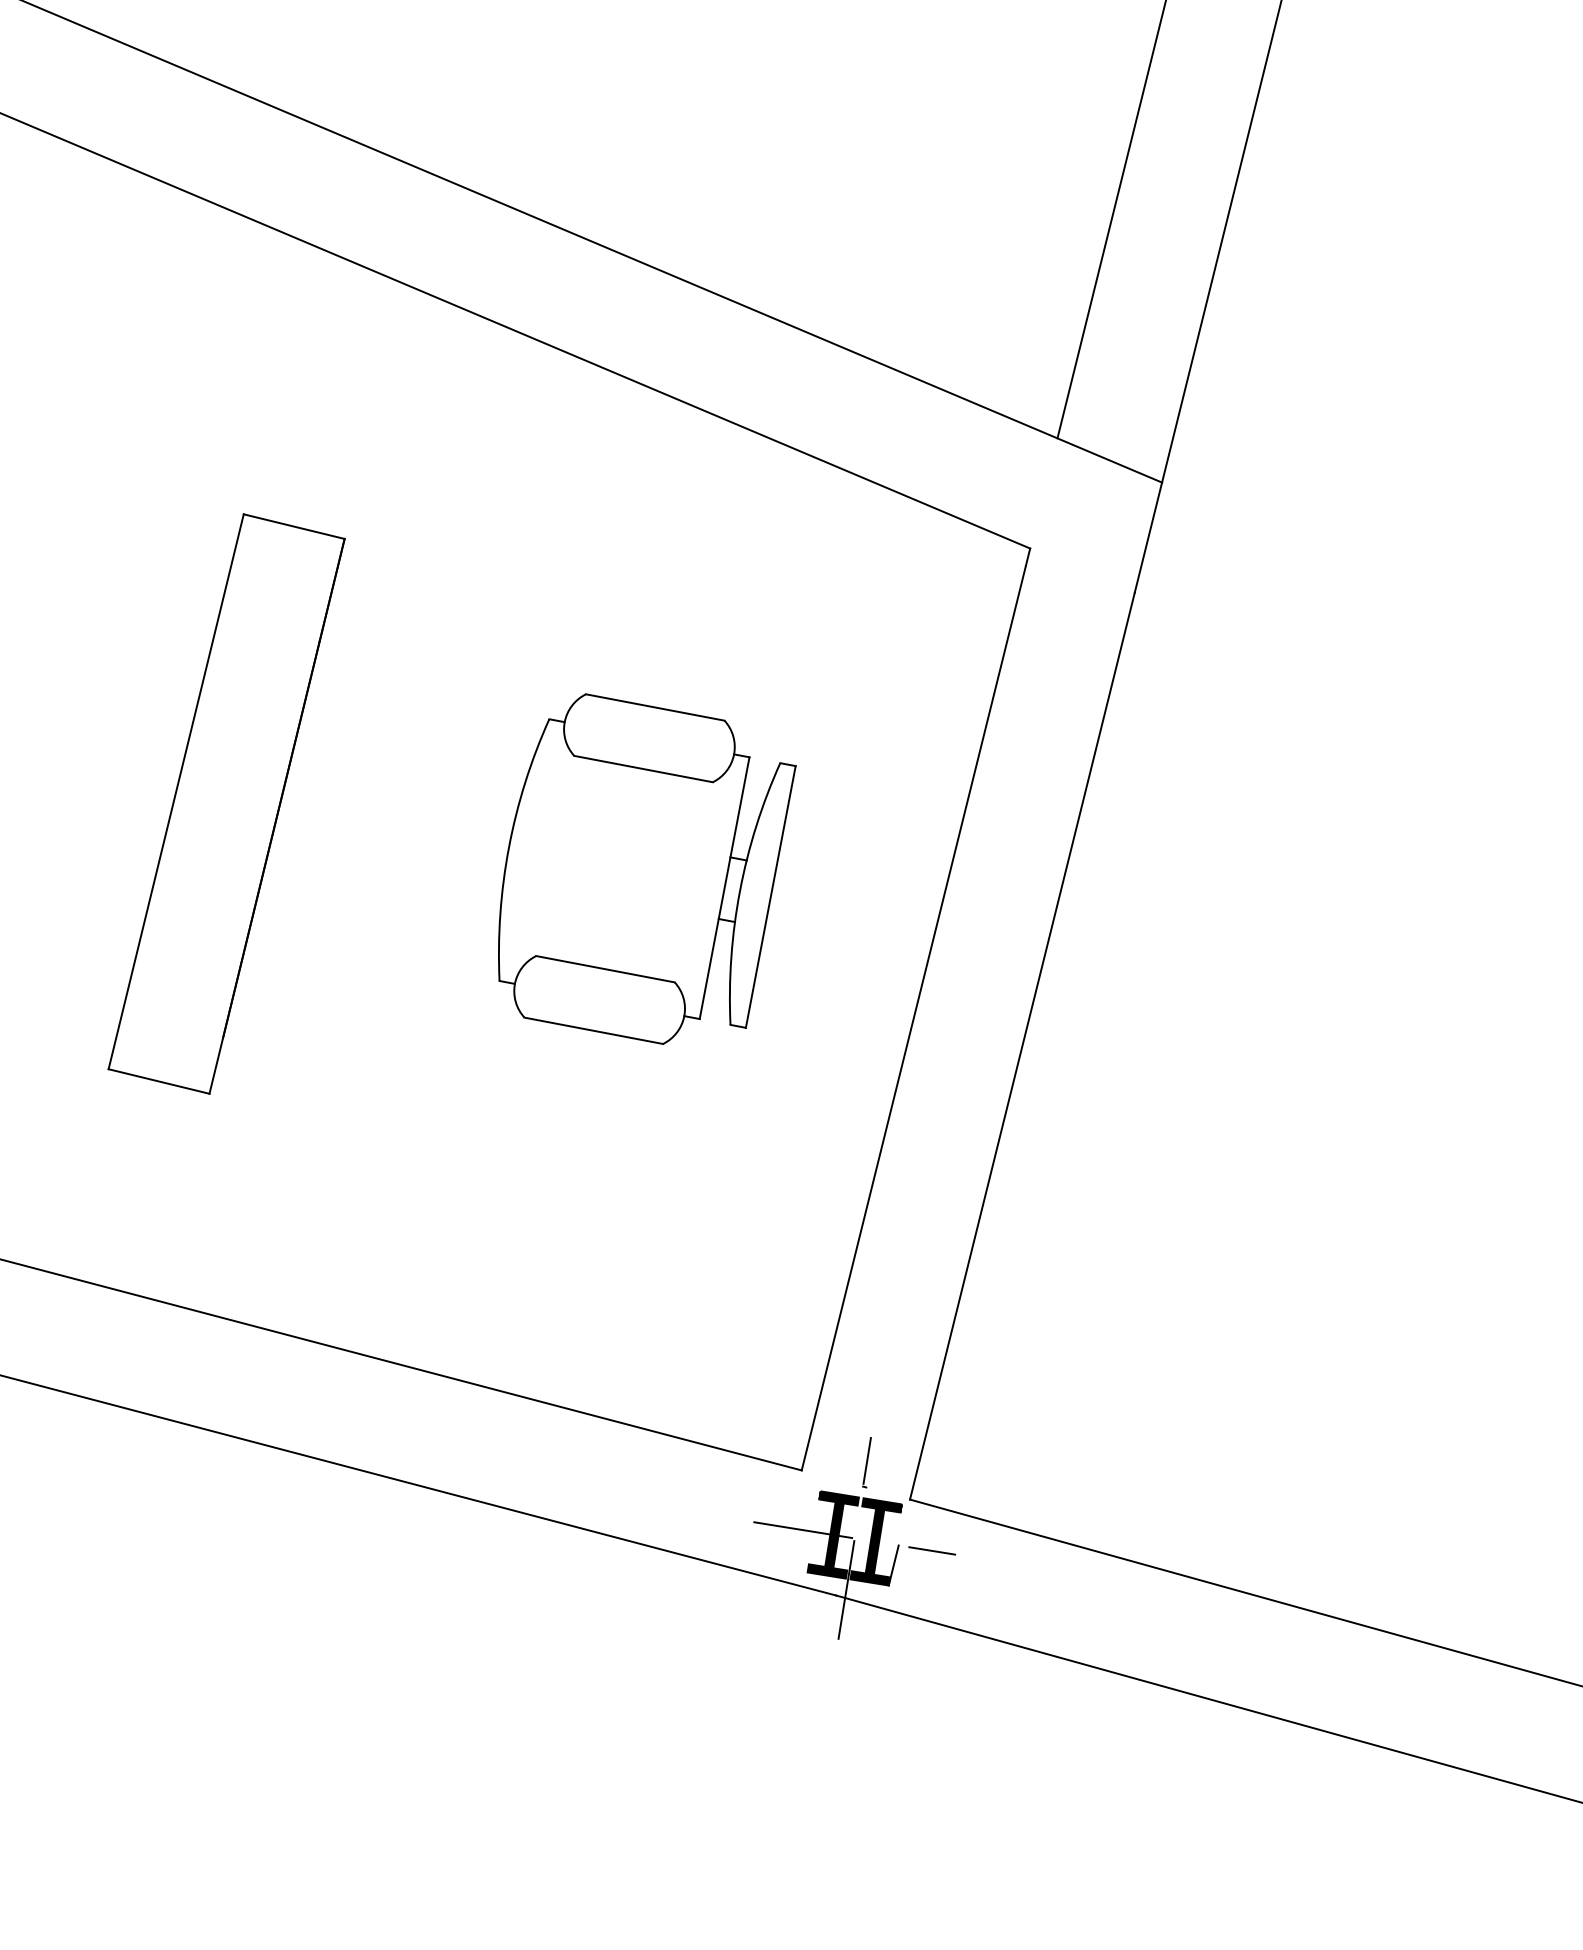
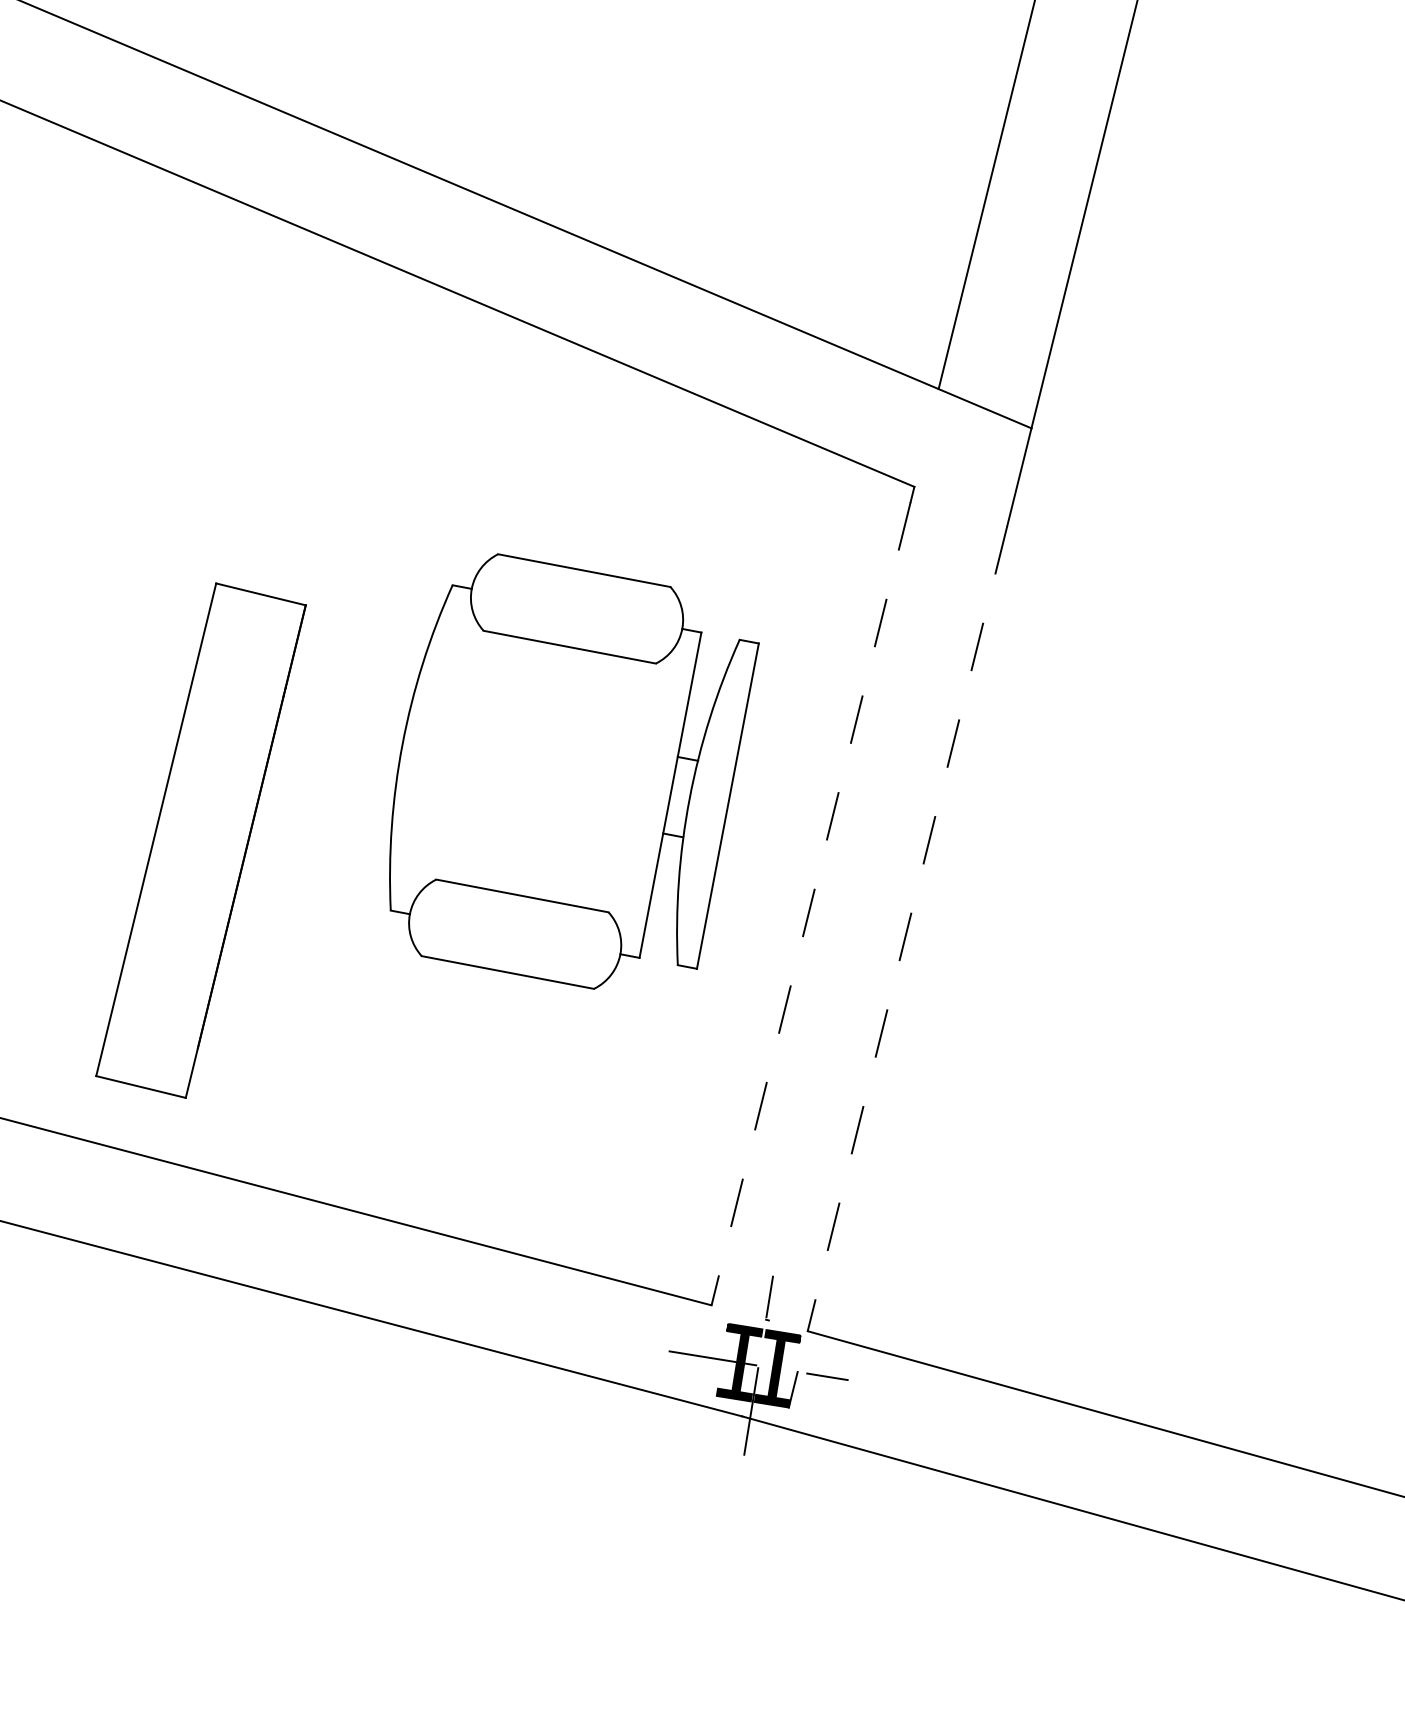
part: (226, 803) -> (200, 840), moved
part: (647, 868) -> (574, 770), size x1.4
line: (913, 1018) -> (810, 904), solid -> dashed
line: (1022, 1046) -> (907, 928), solid -> dashed

